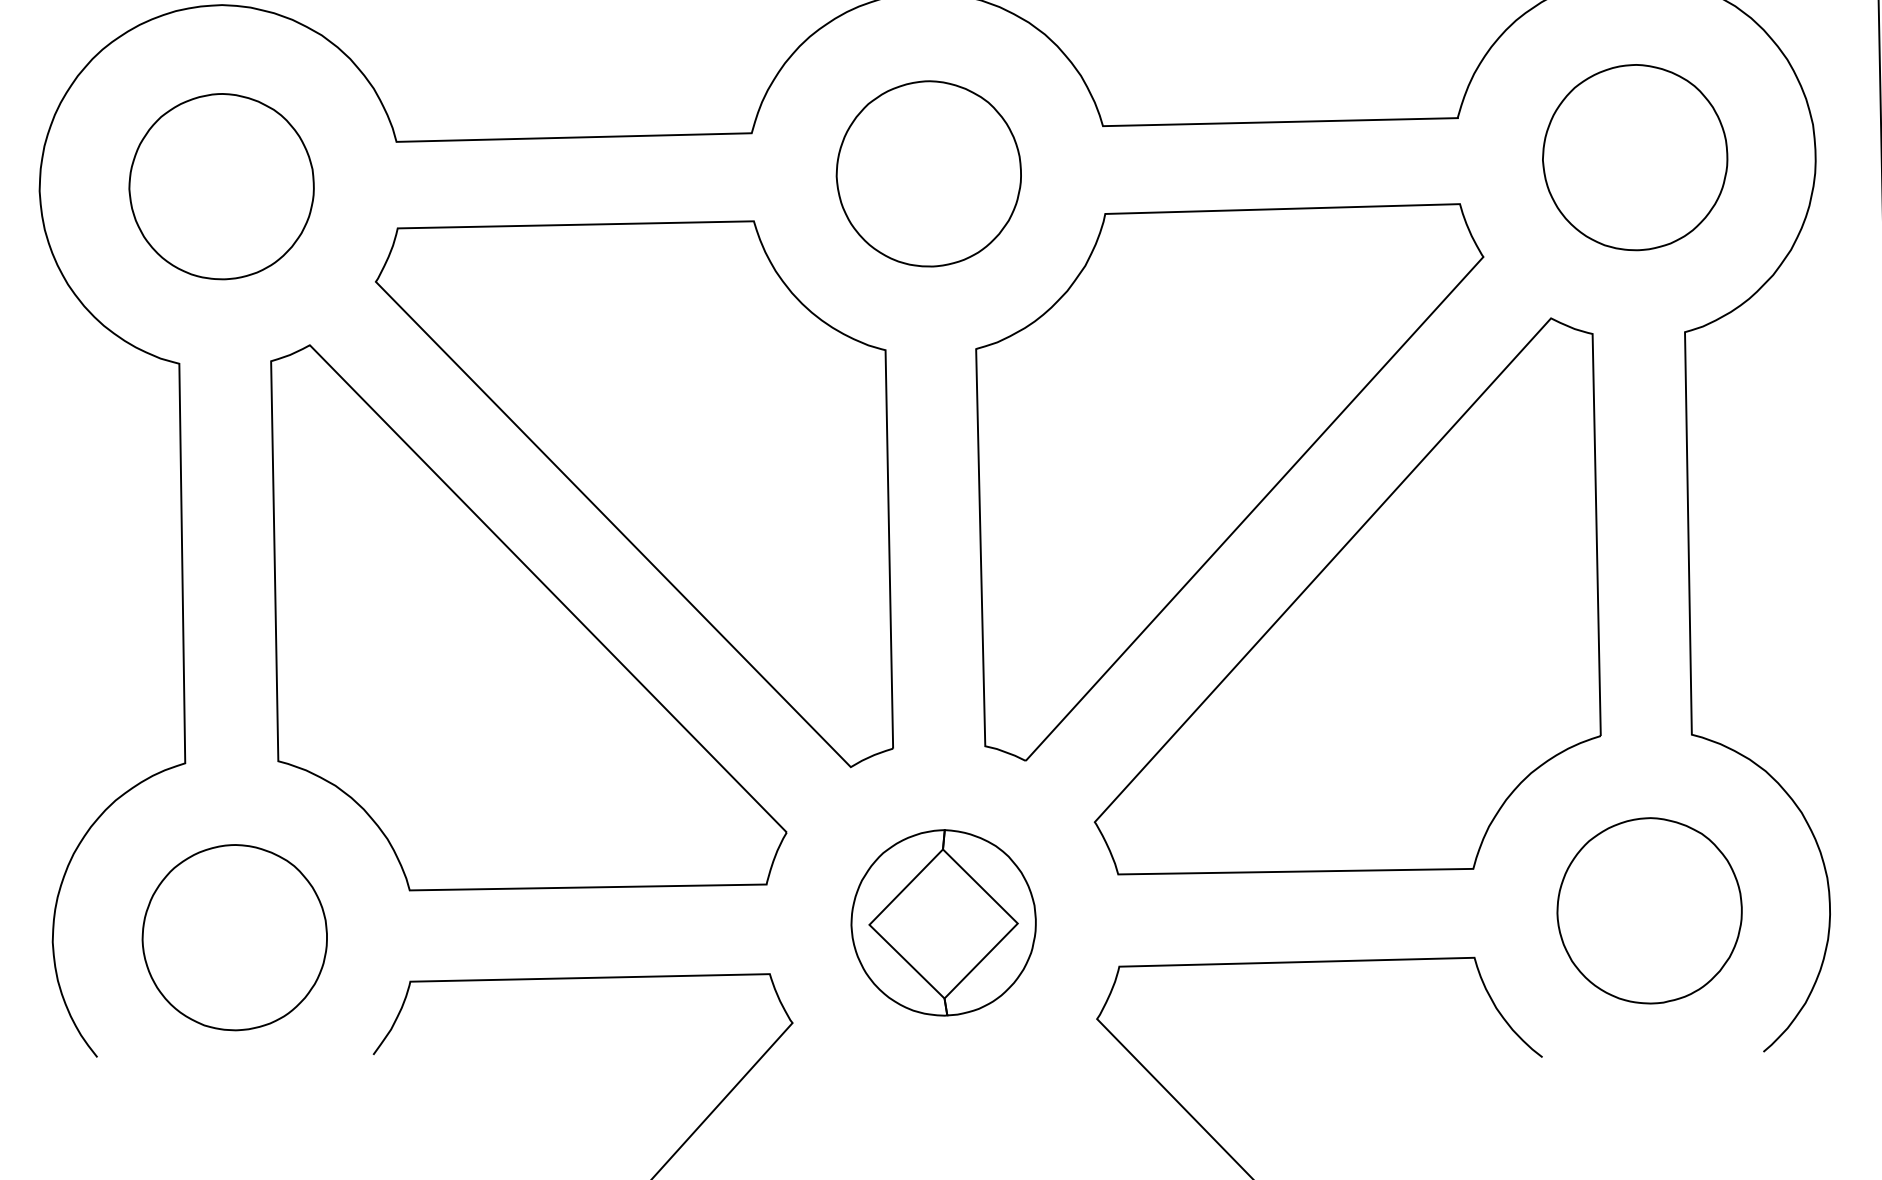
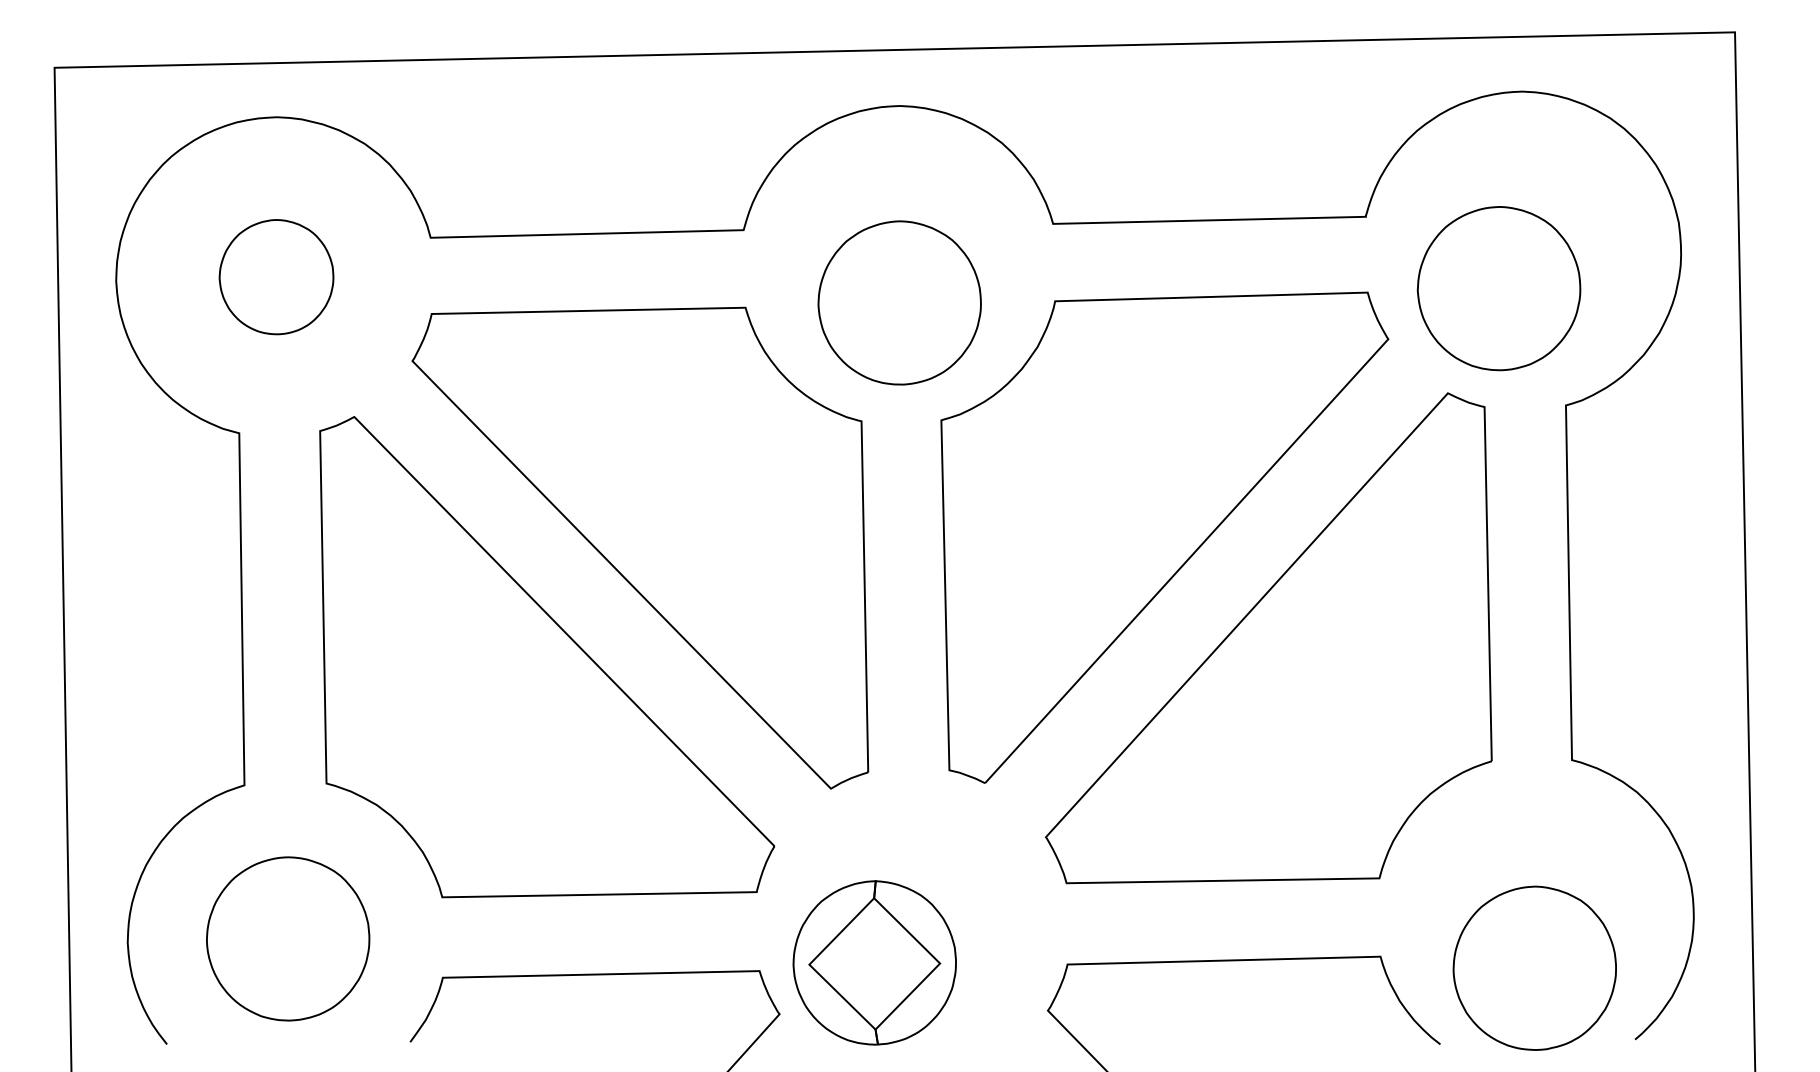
part: (1634, 157) -> (1498, 288), moved
part: (928, 173) -> (899, 302), moved
part: (221, 185) -> (276, 276), size x0.7
part: (1649, 909) -> (1534, 967), moved
part: (943, 922) -> (874, 962), moved

